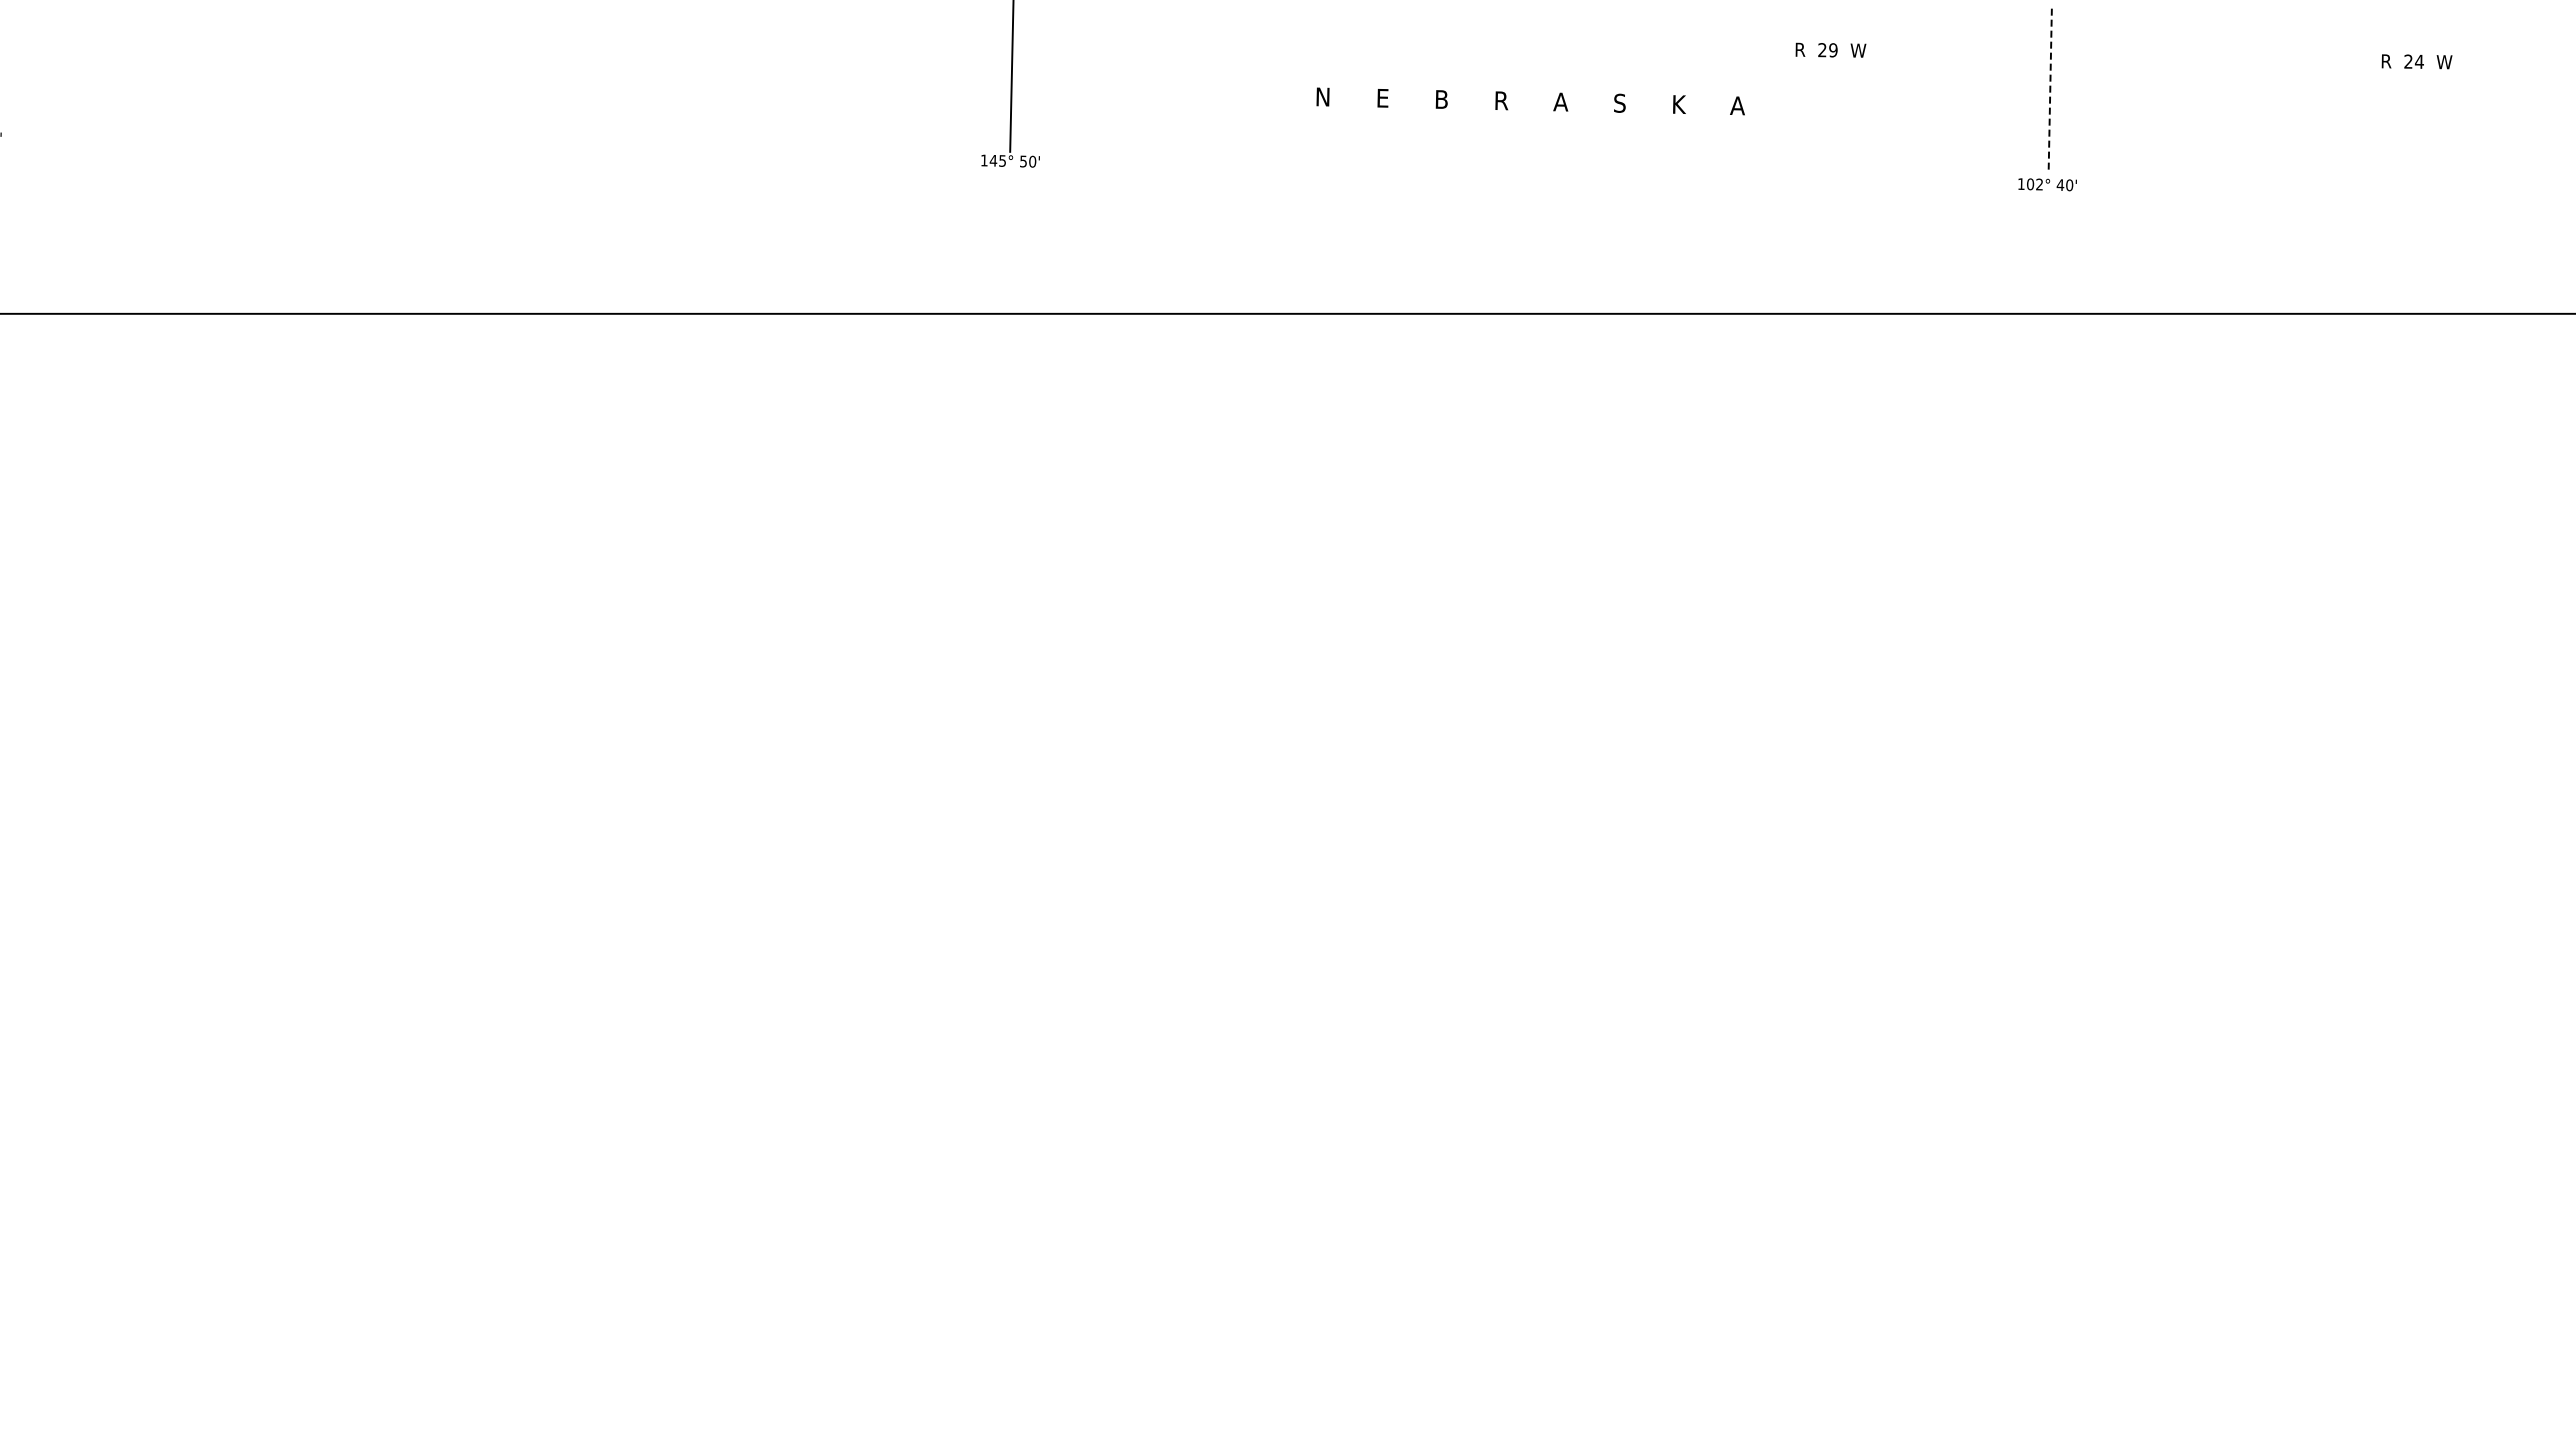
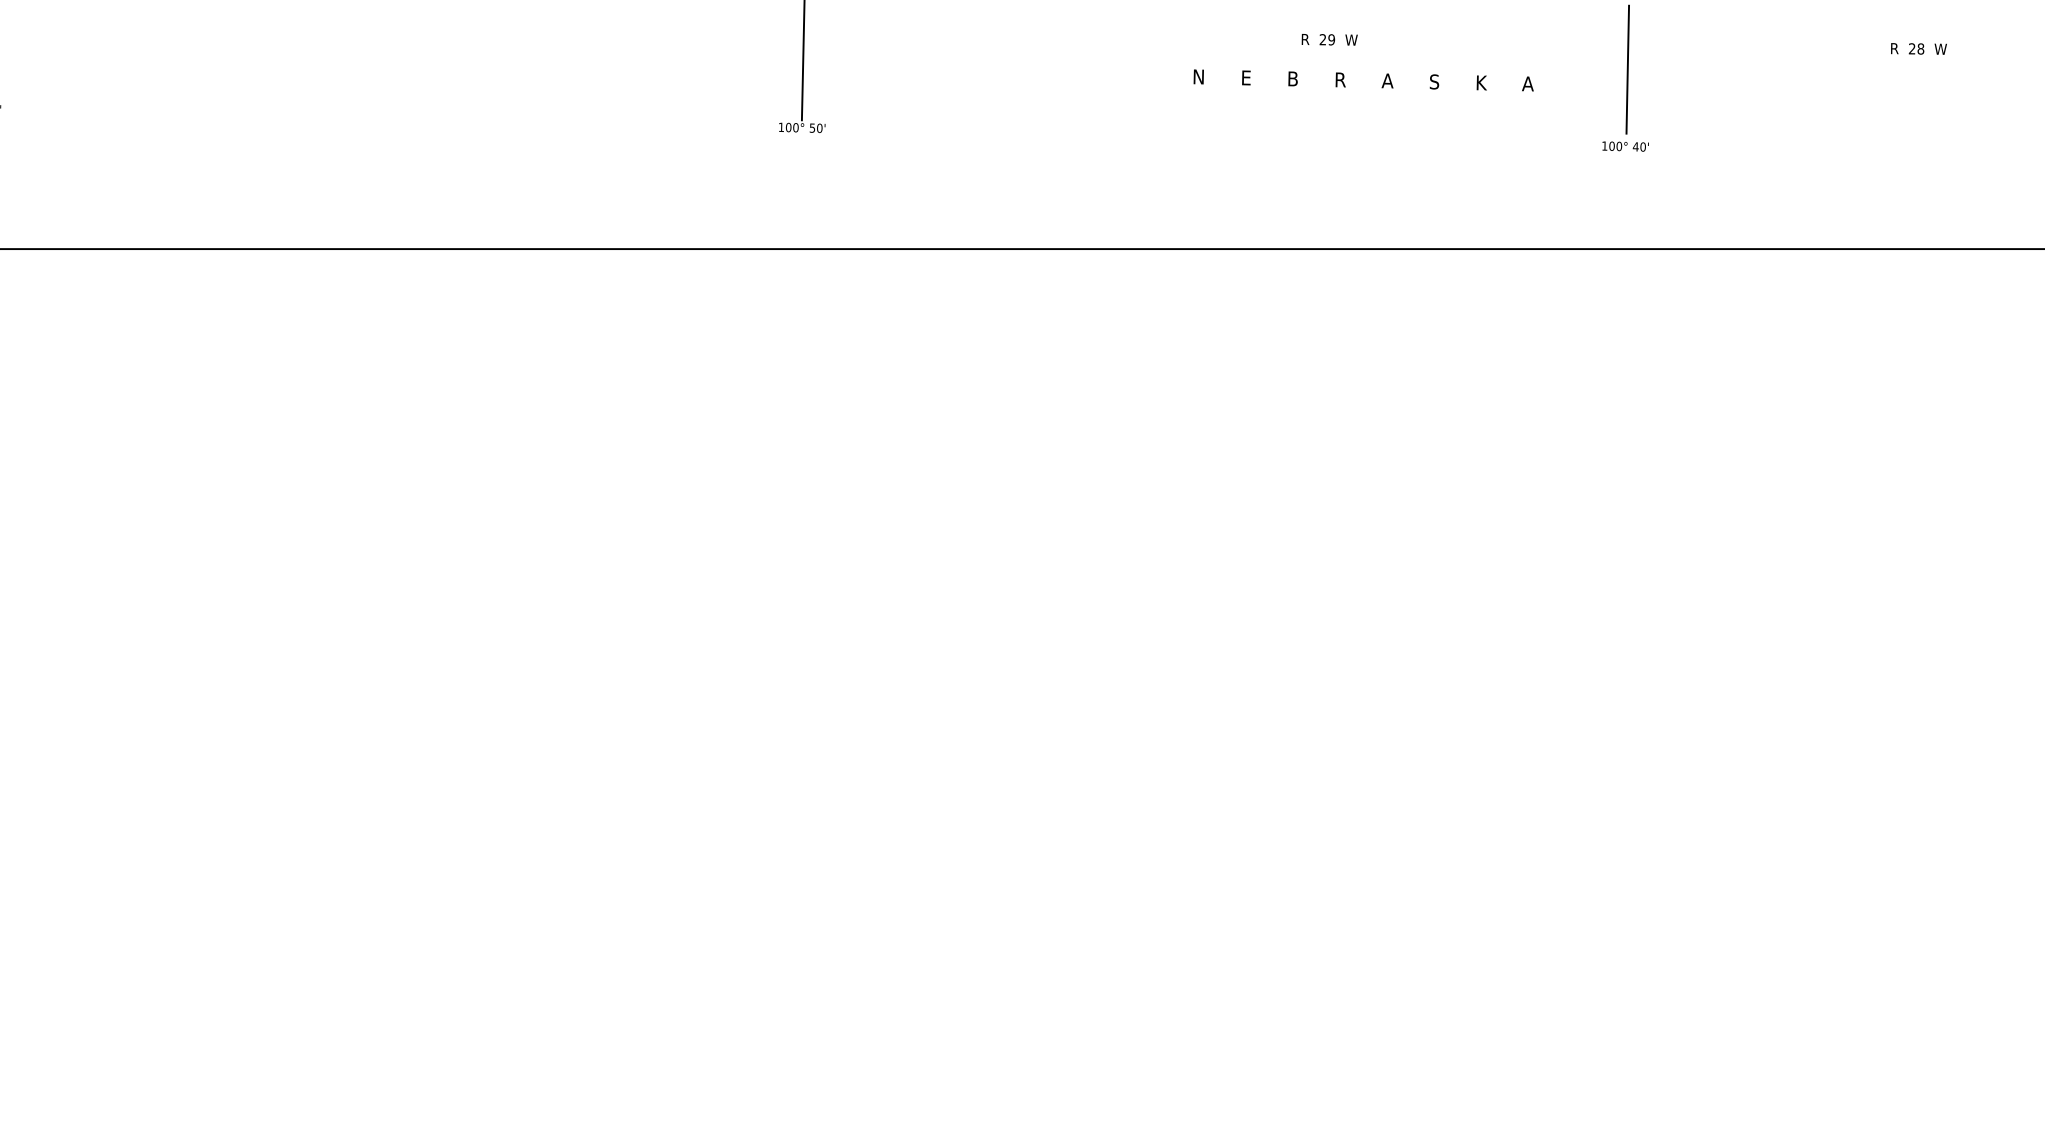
text: (1830, 49) -> (1329, 39), moved
text: (2418, 61) -> (1920, 48), 24 -> 28
line: (2050, 87) -> (1627, 69), dashed -> solid
text: (1530, 101) -> (1363, 80), moved
text: (997, 160) -> (791, 127), 145° -> 100°
text: (2039, 184) -> (1619, 146), 102° -> 100°

